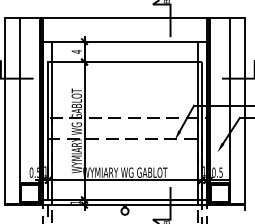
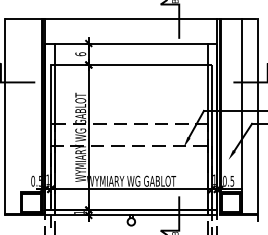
text: (76, 51) -> (80, 53), 4 -> 6
line: (19, 110) -> (20, 115), removed

